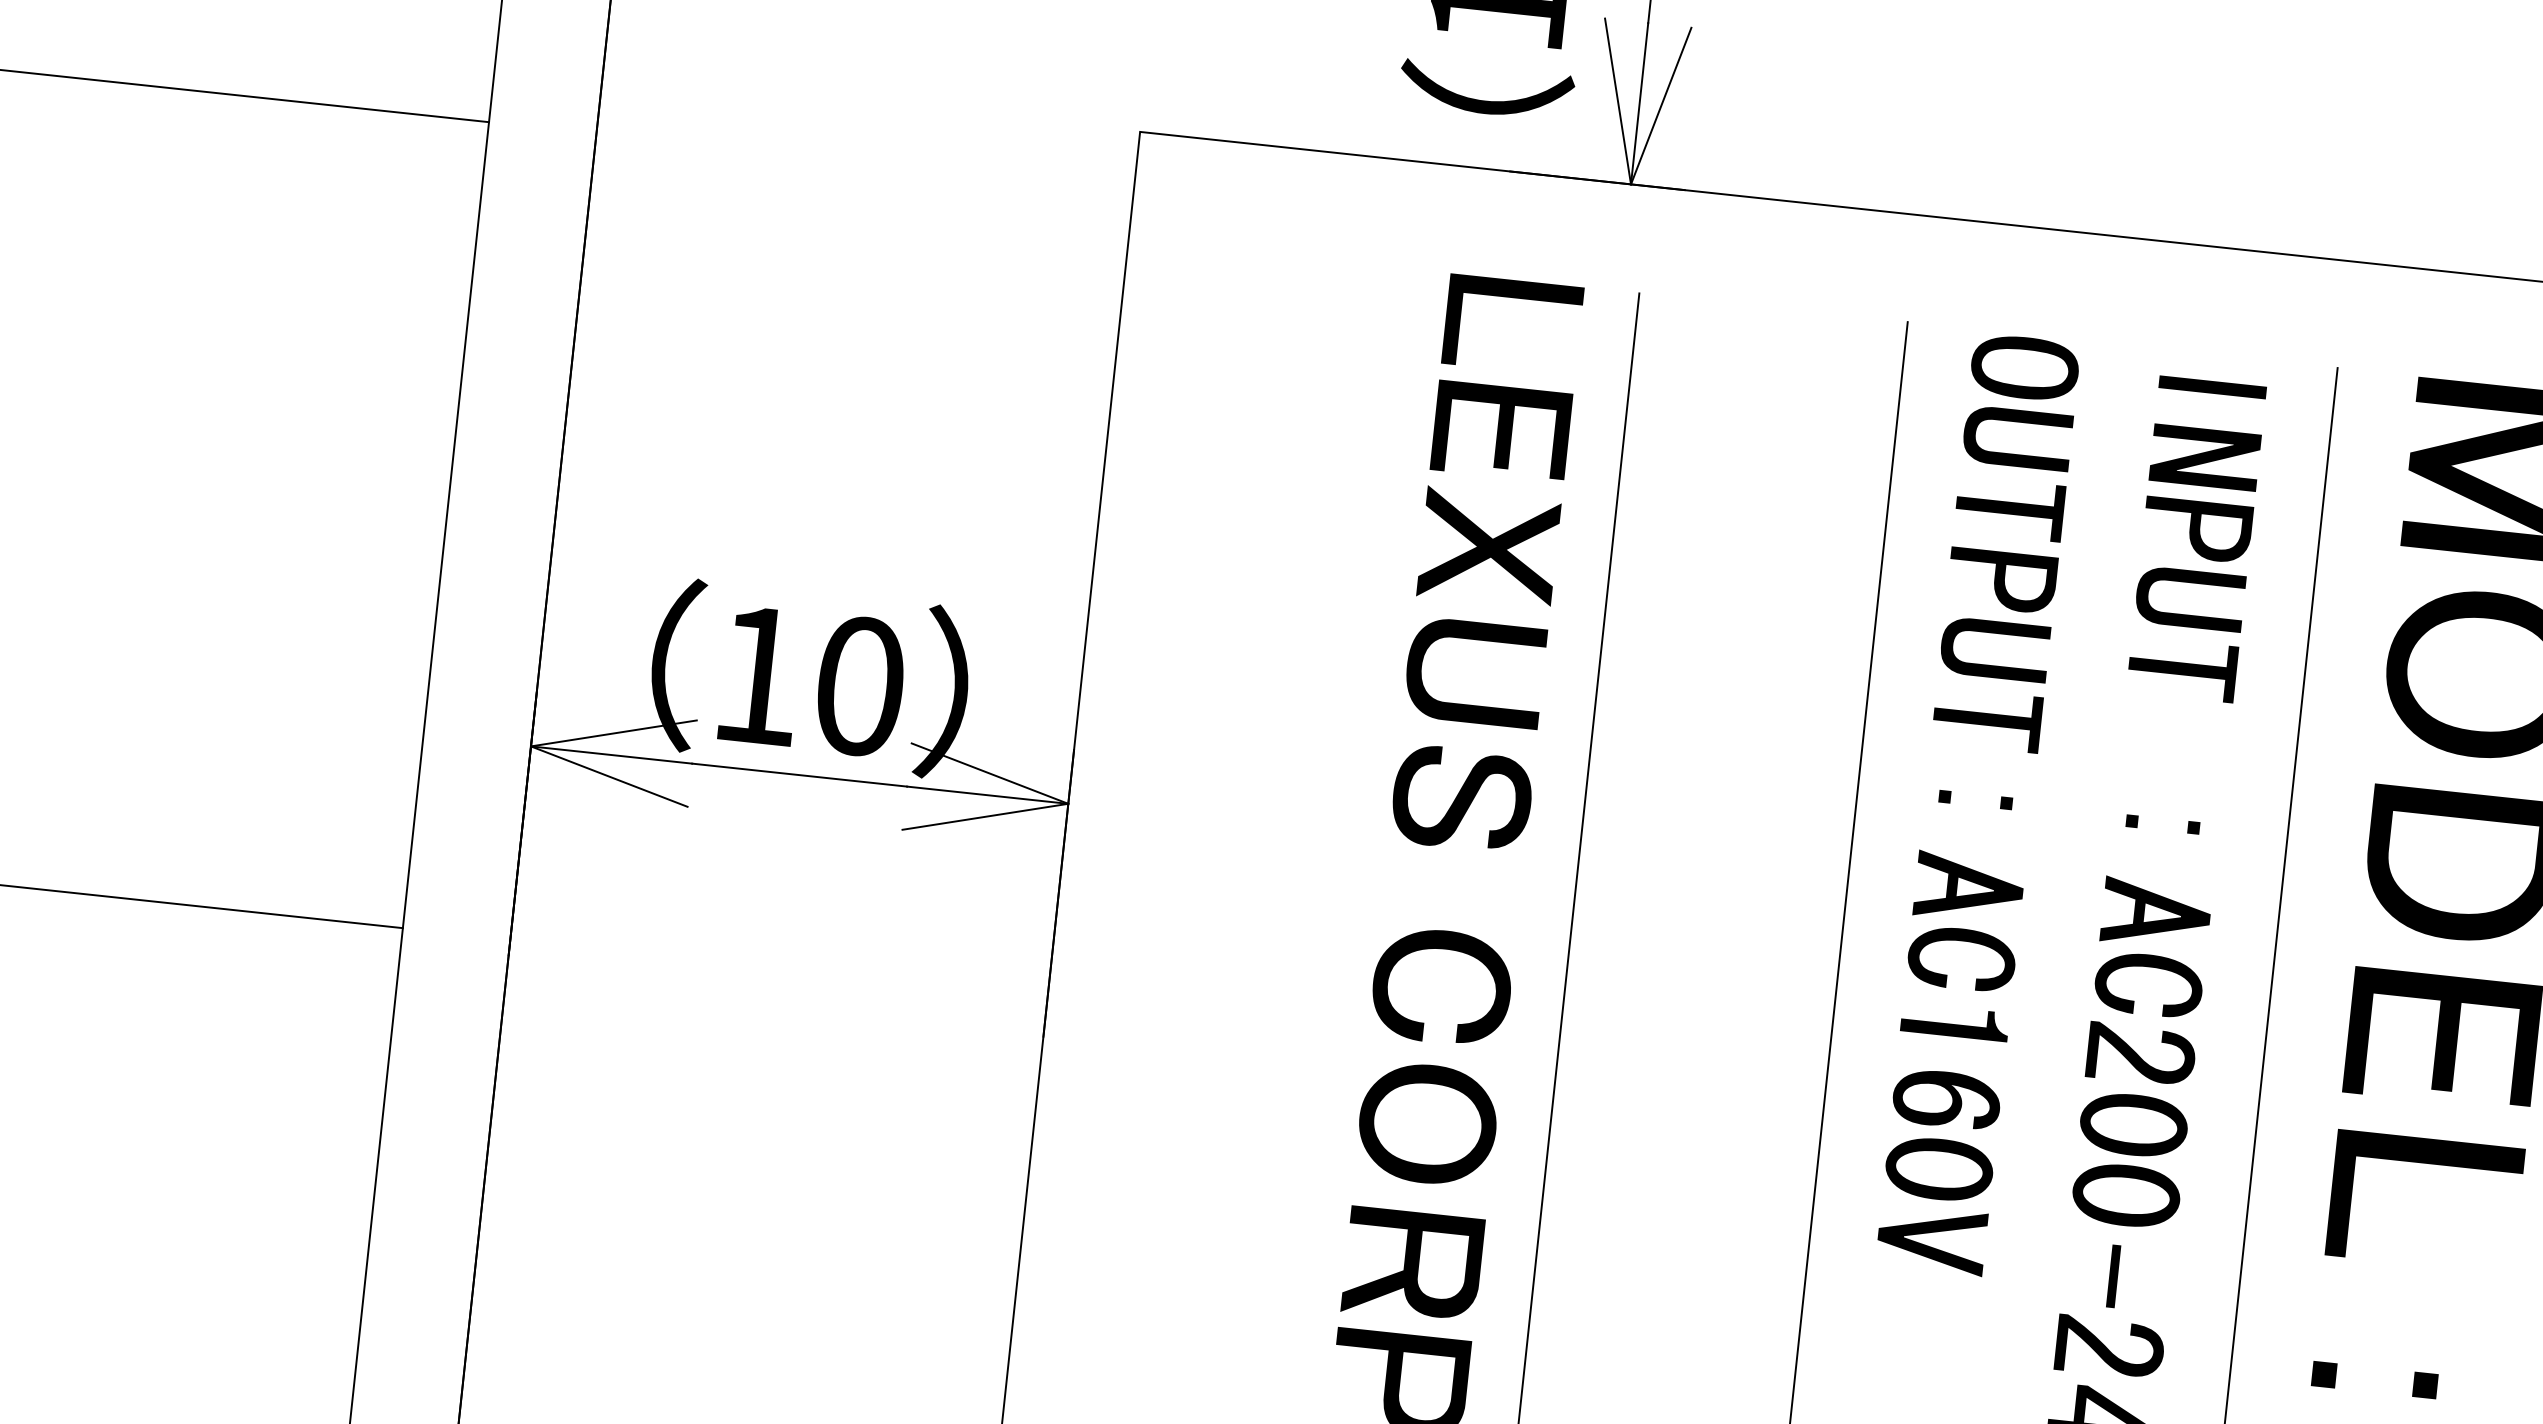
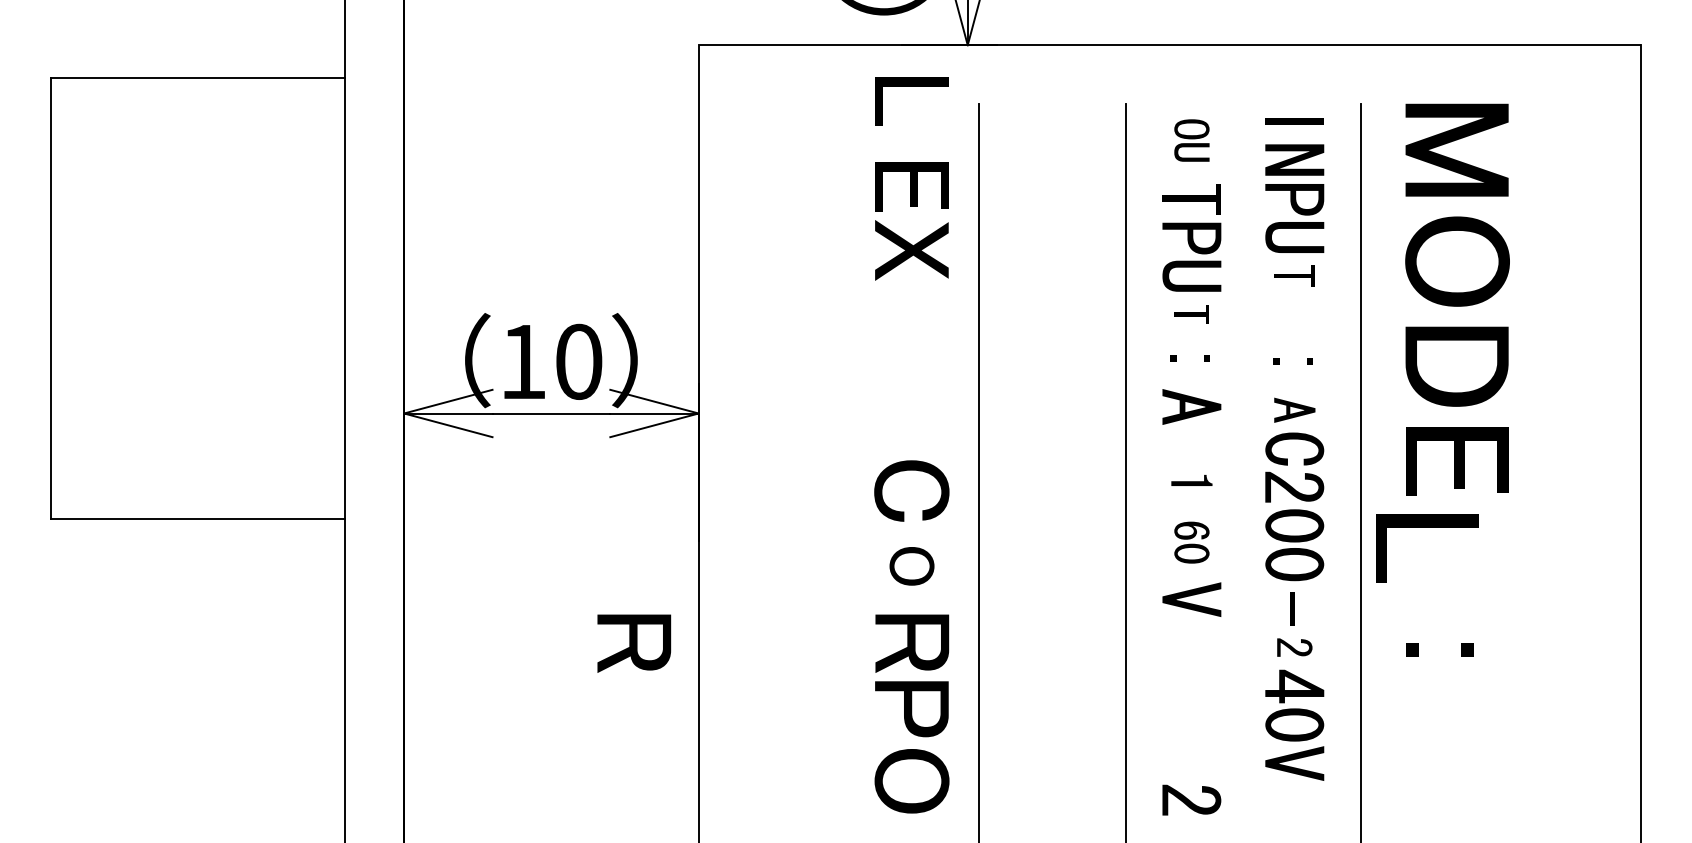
part: (1515, 297) -> (911, 86), moved
part: (2020, 401) -> (1191, 140), size x0.6
part: (1478, 640) -> (911, 301), removed
part: (2182, 670) -> (1294, 276), size x0.7
part: (1986, 719) -> (1191, 314), size x0.6
fill: (1461, 797) -> (911, 387), removed
part: (2155, 914) -> (1294, 410), size x0.7
fill: (1961, 958) -> (1191, 445), removed
part: (1954, 1022) -> (1191, 480), size x0.7
part: (1426, 1124) -> (911, 566), size x0.6
part: (1942, 1135) -> (1191, 542), size x0.6
part: (2430, 1163) -> (1427, 527), moved
part: (906, 1210) -> (634, 643), added
part: (2109, 1346) -> (1294, 647), size x0.6

